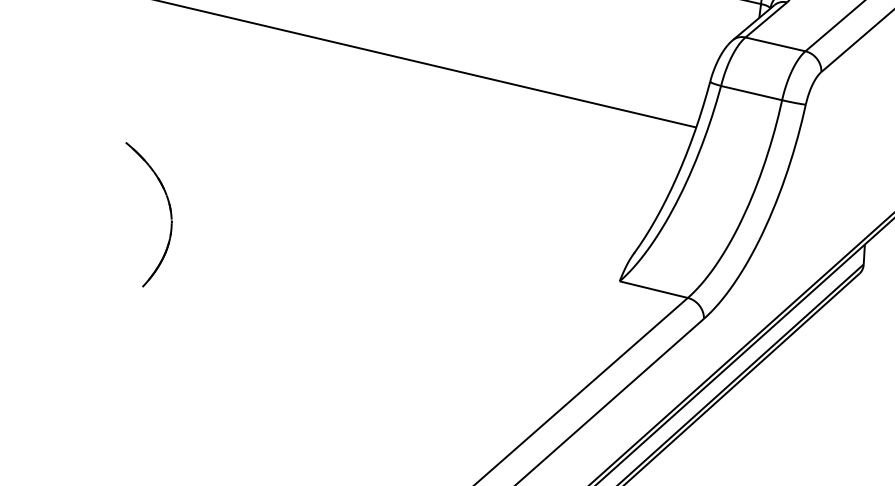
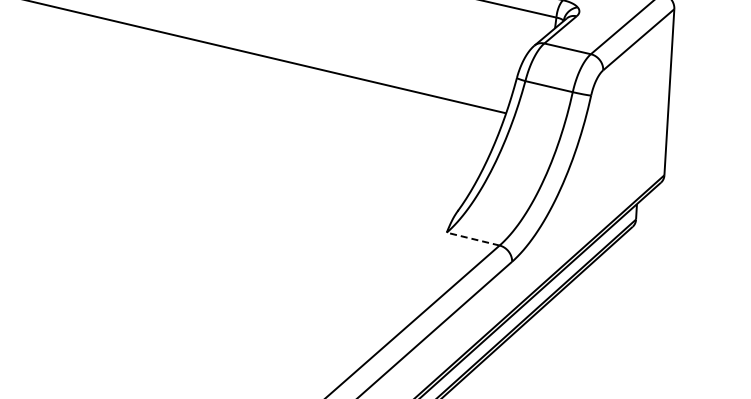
part: (169, 212) -> (97, 179), removed
line: (652, 288) -> (472, 238), solid -> dashed

